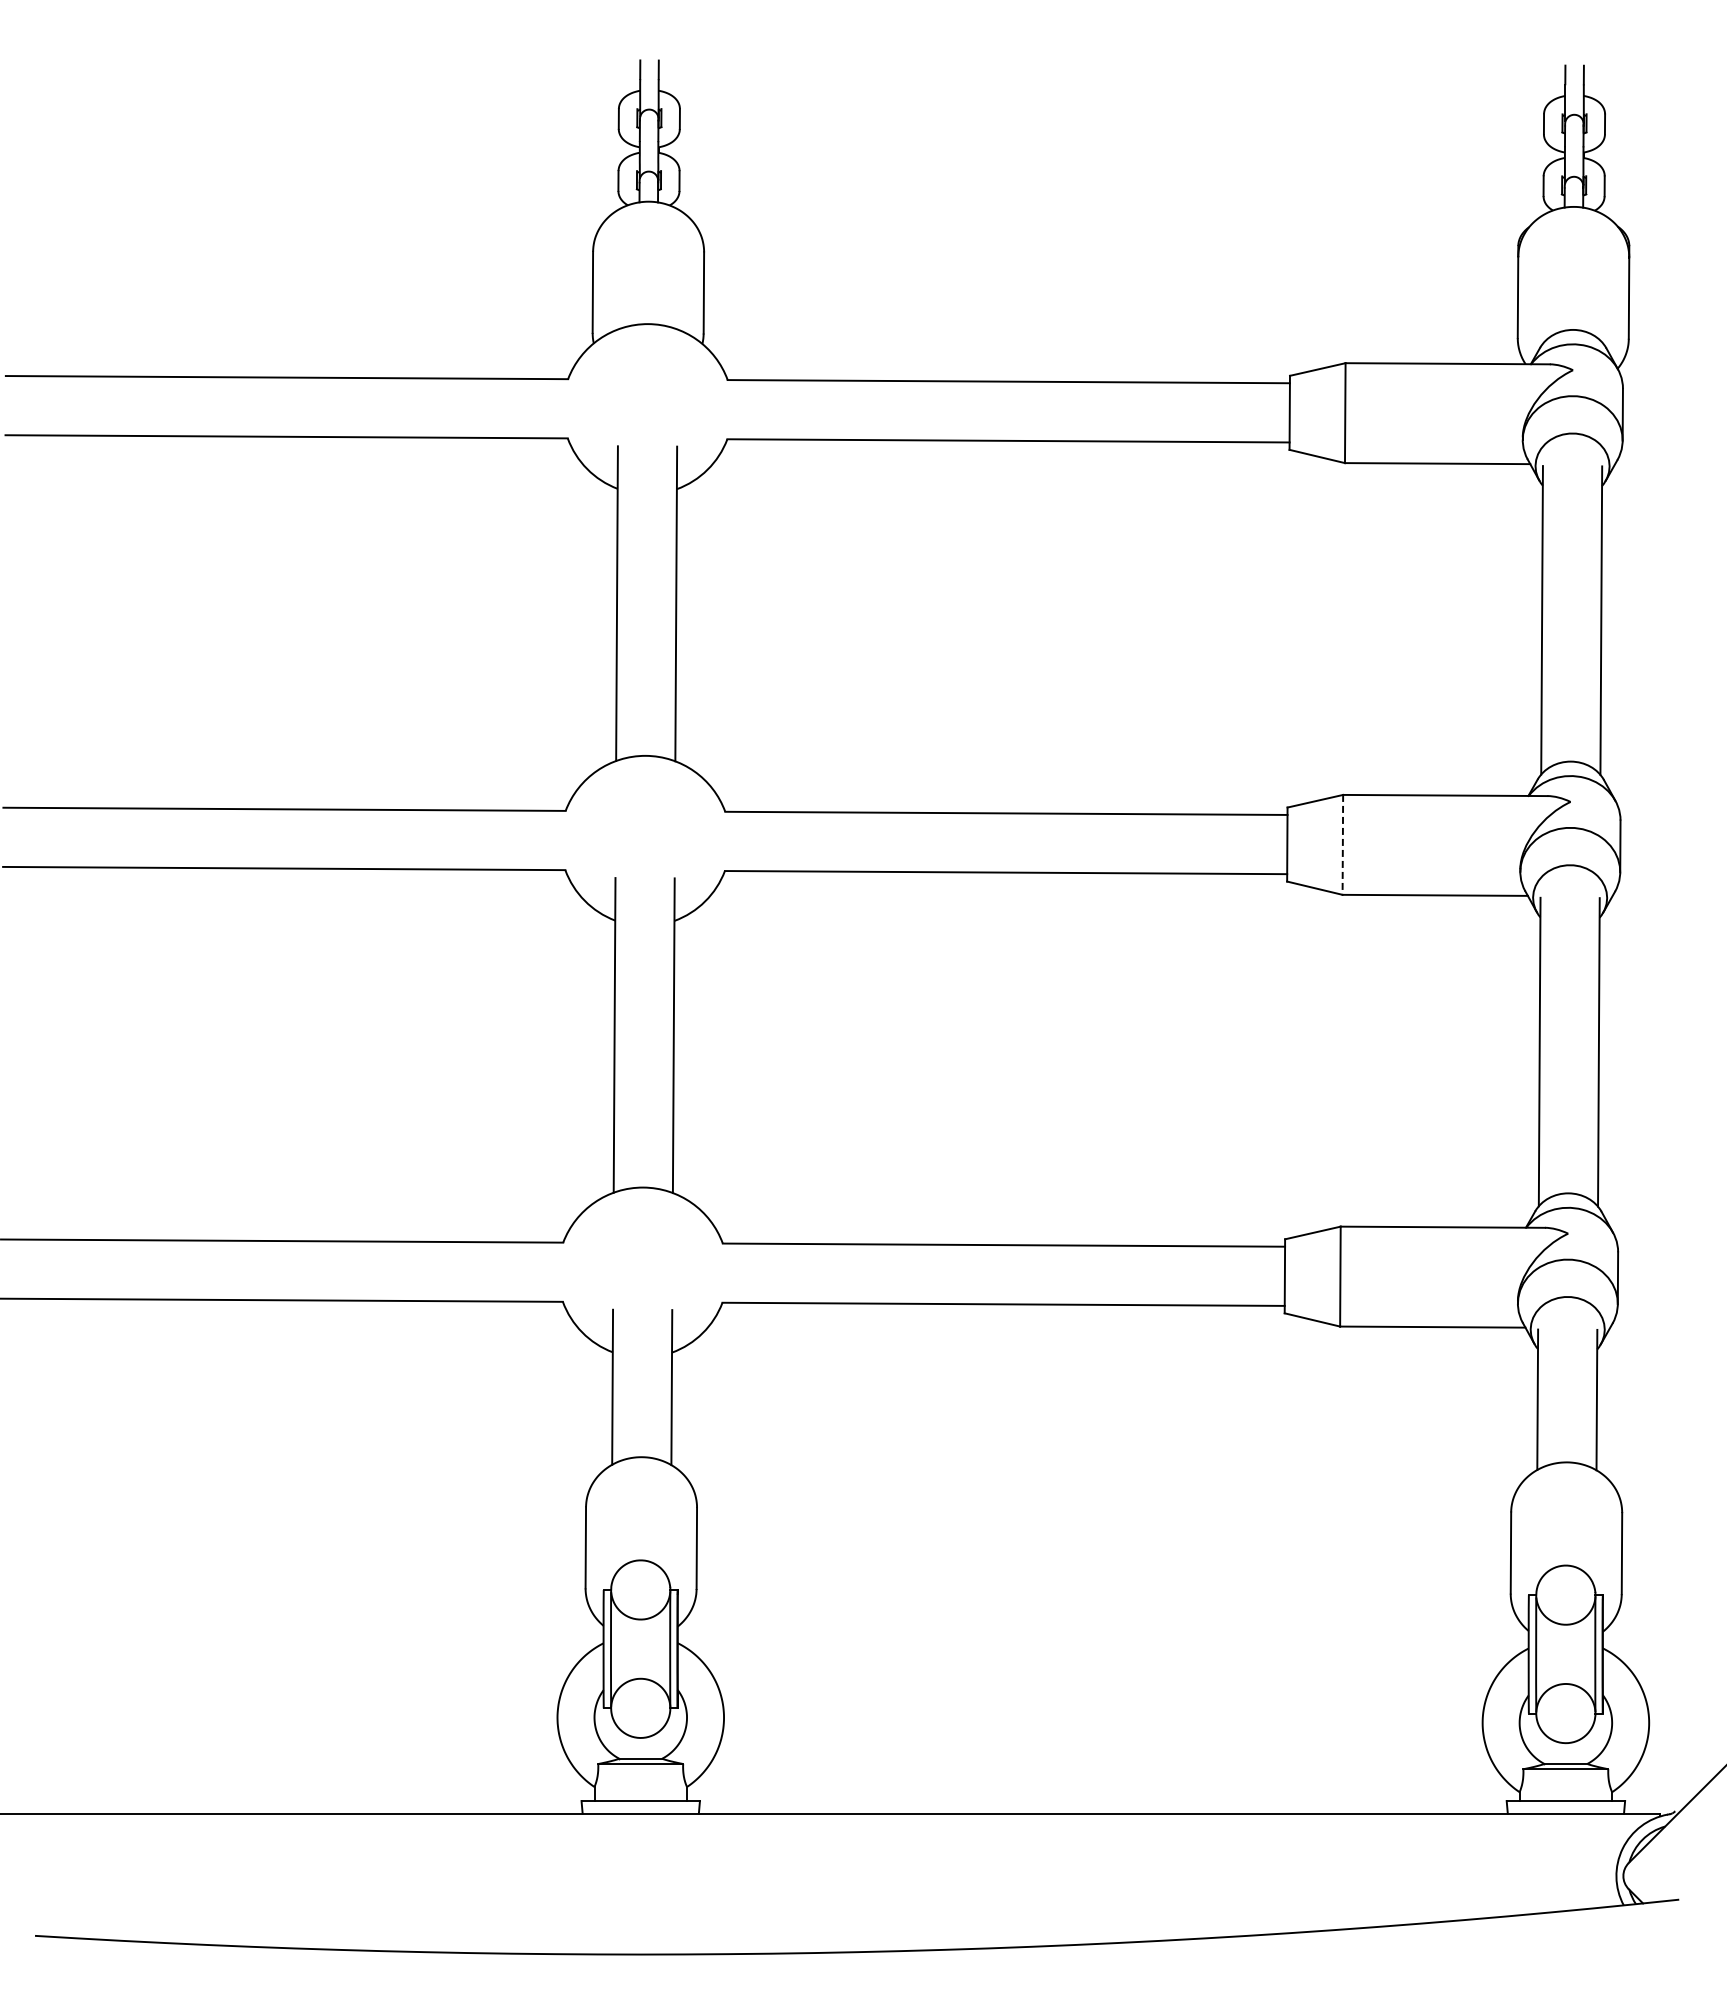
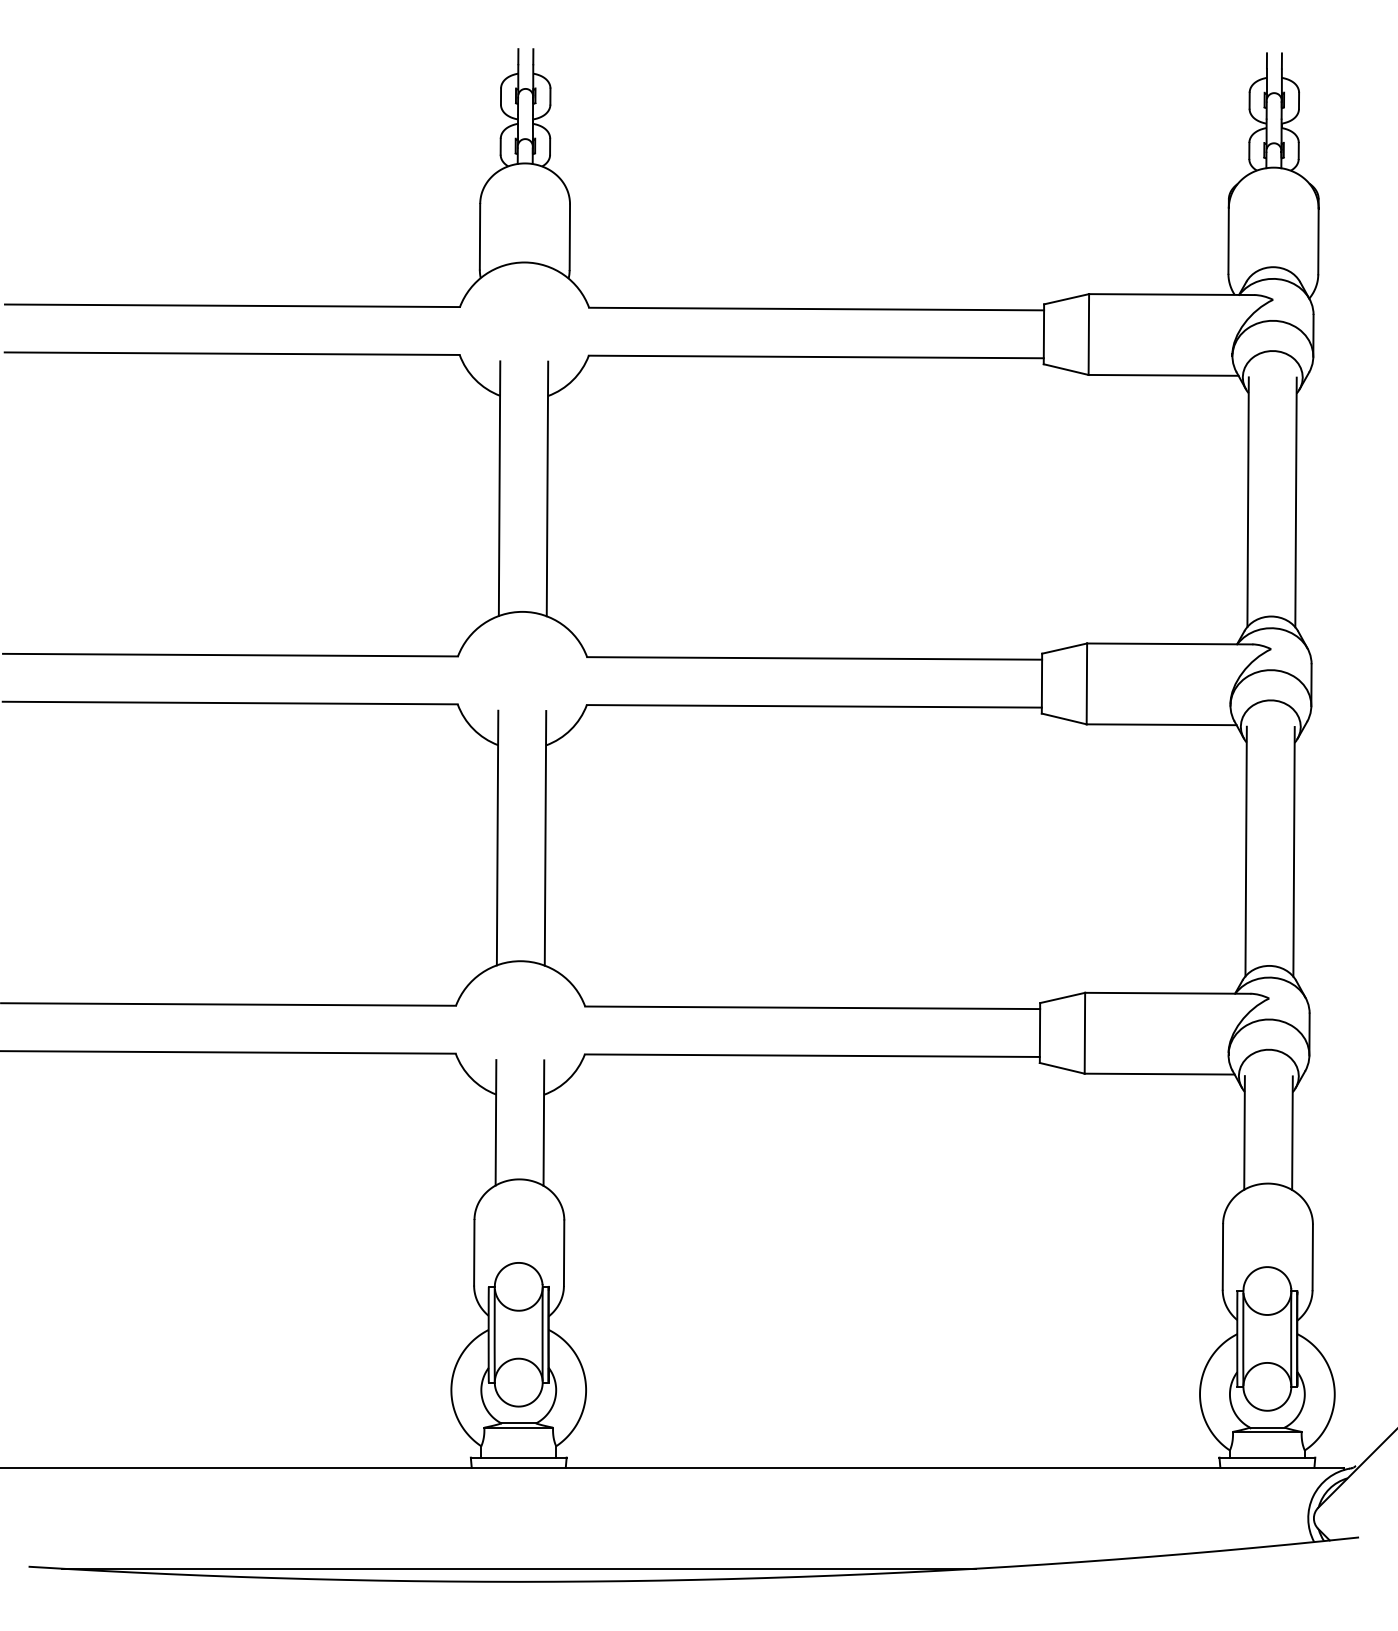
line: (1342, 844) -> (1086, 683), dashed -> solid
line: (641, 1938) -> (519, 1568), added

